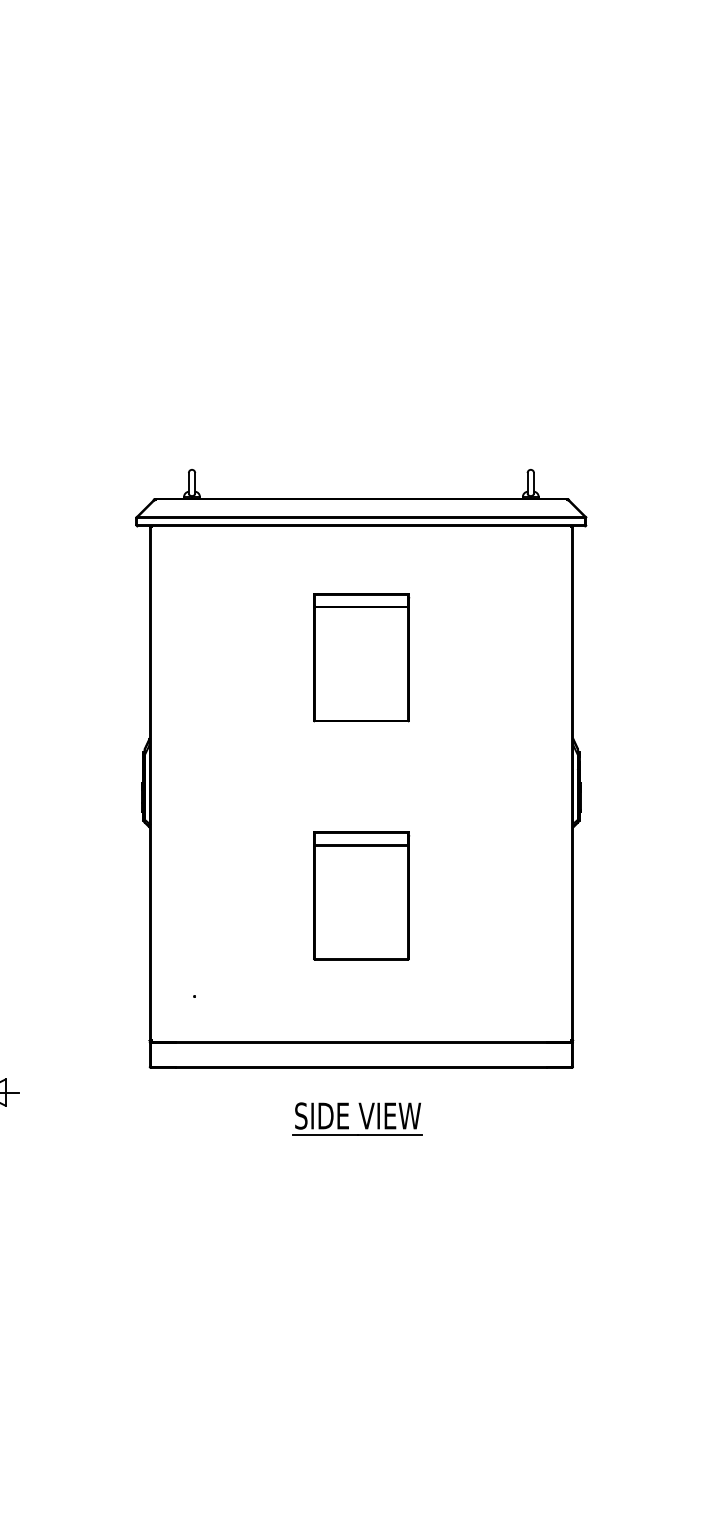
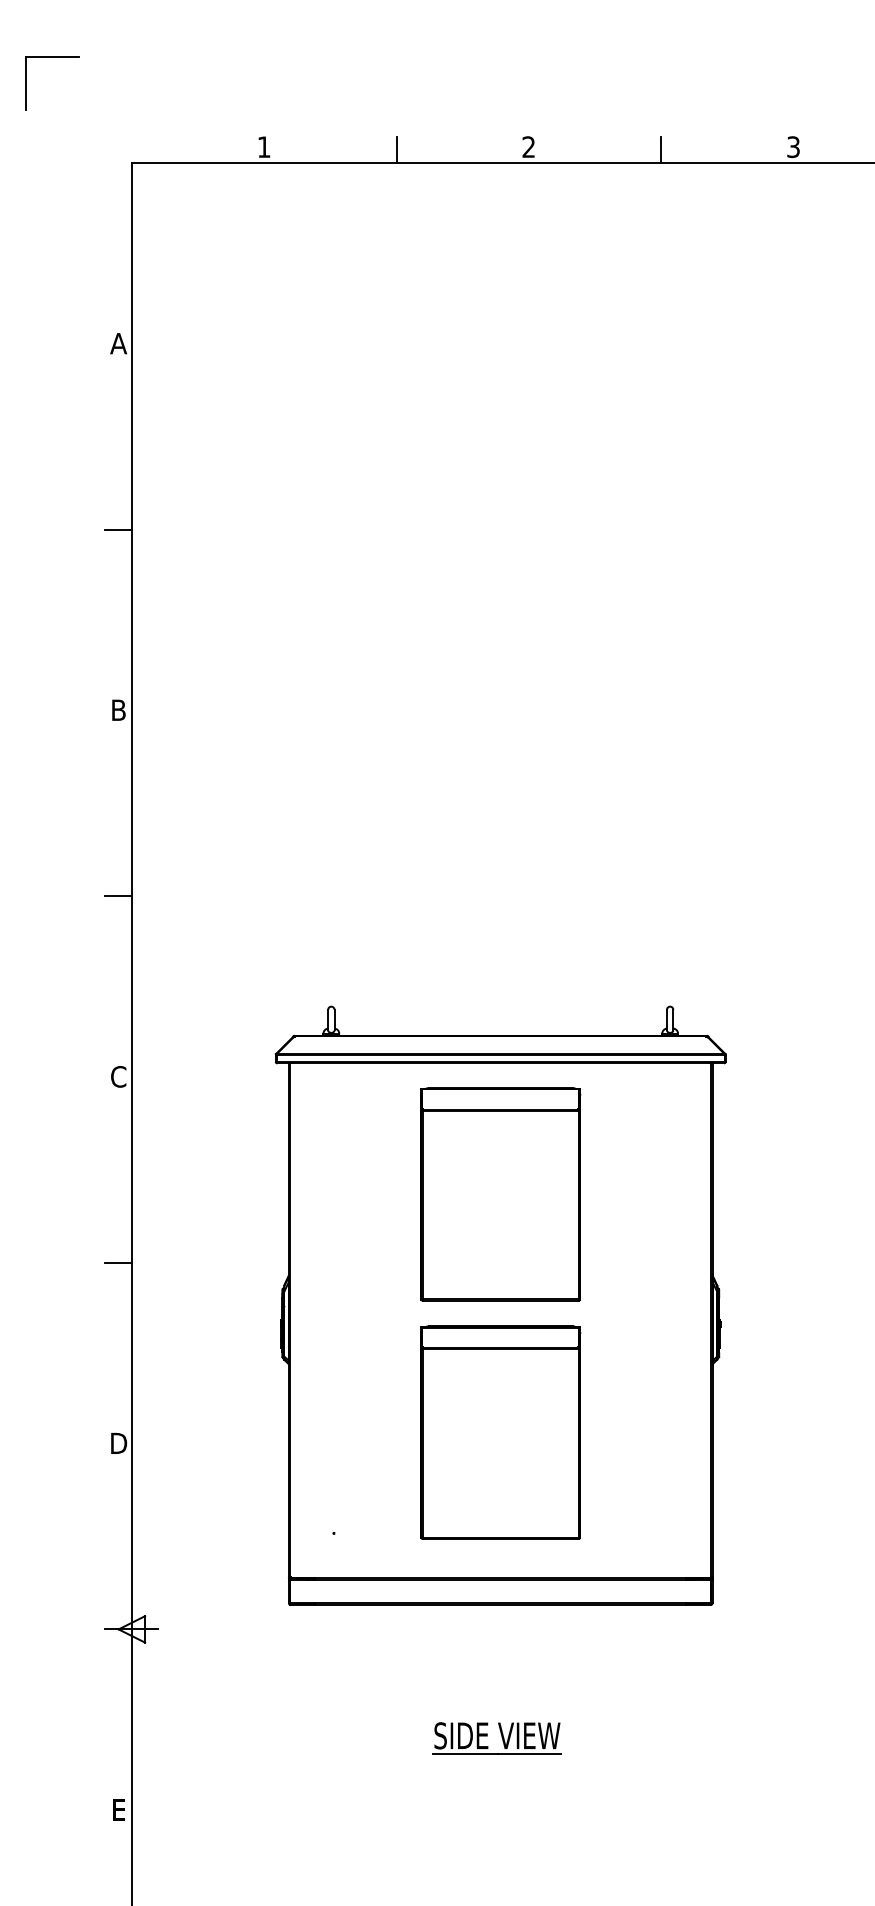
part: (361, 657) -> (500, 1194), size x1.67
part: (361, 895) -> (500, 1432), size x1.67
part: (357, 1118) -> (496, 1738), moved

